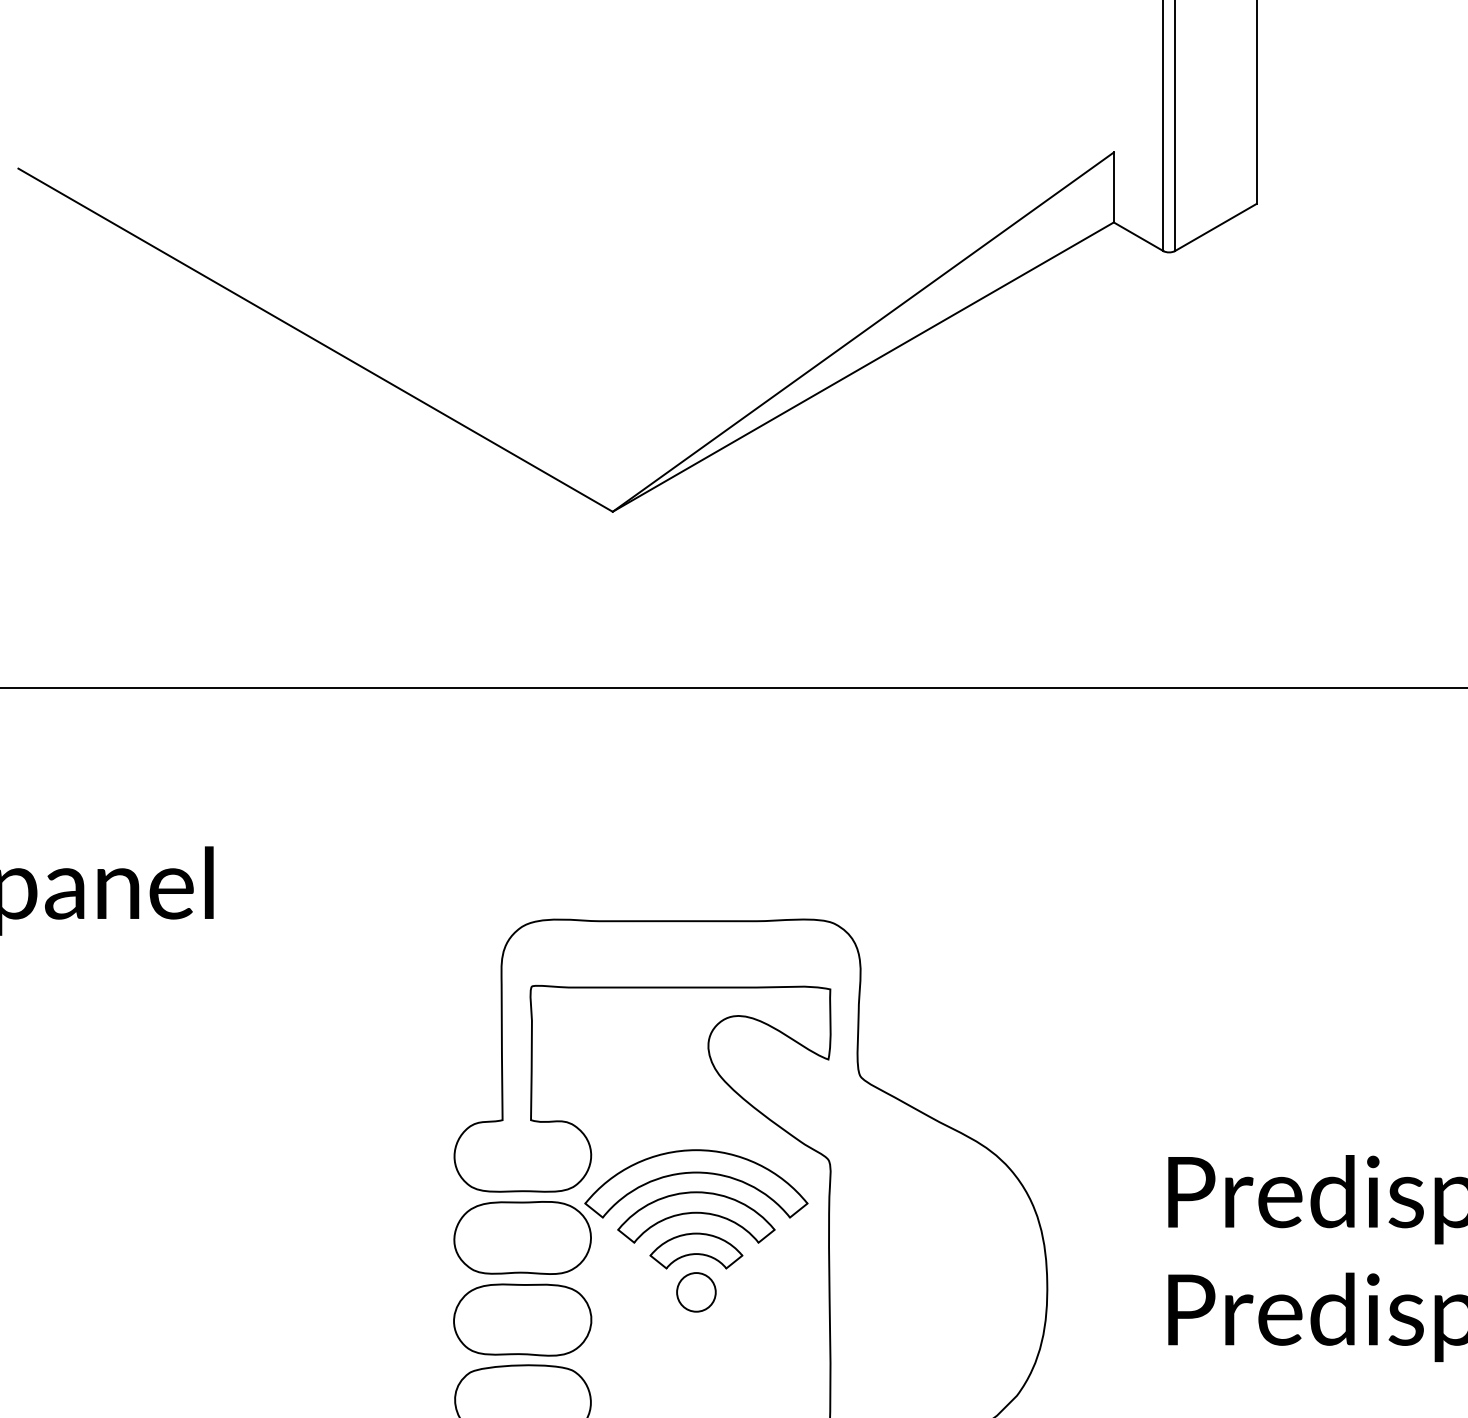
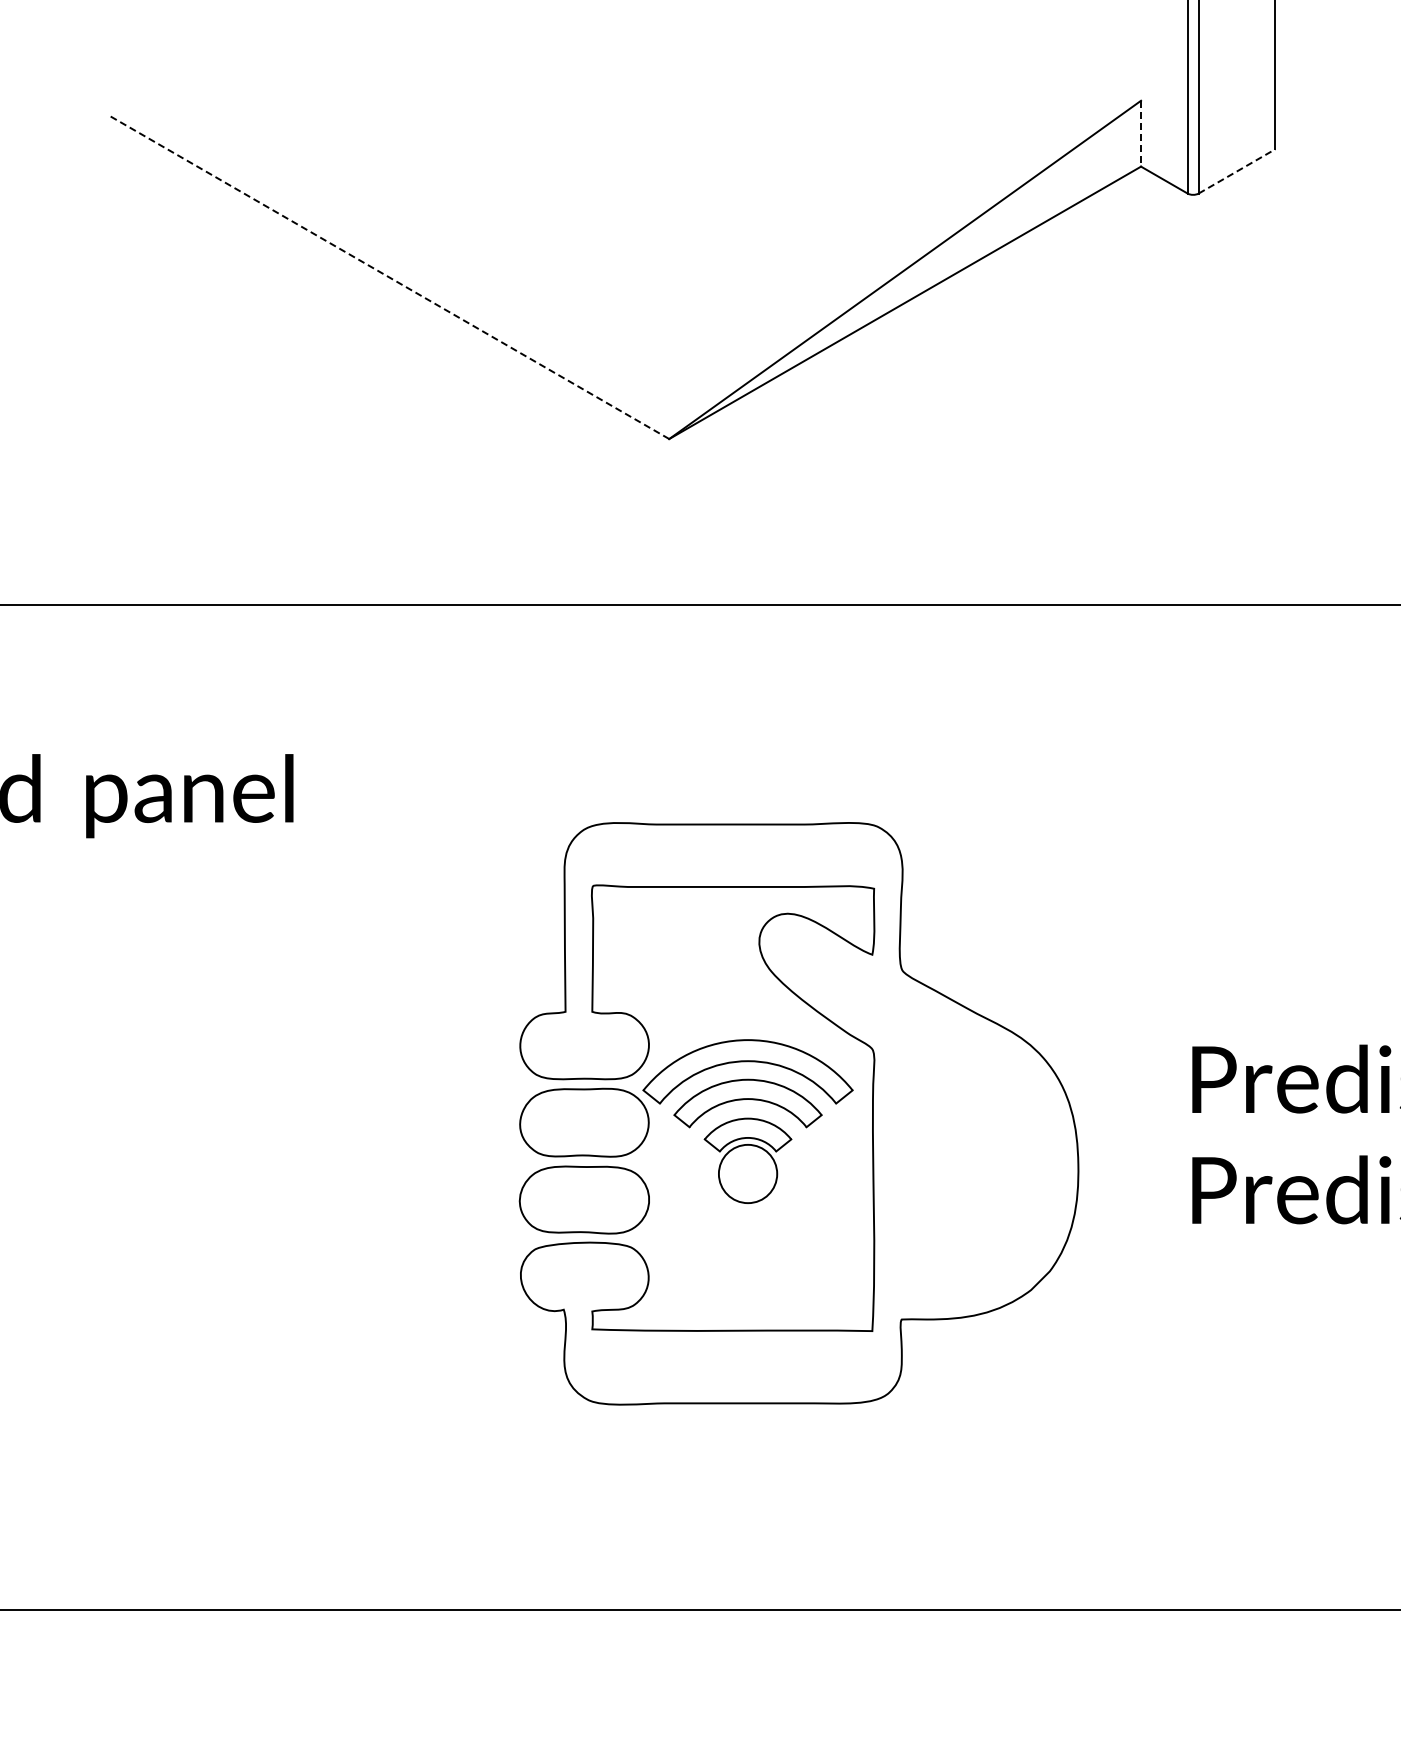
line: (1114, 187) -> (1141, 133), solid -> dashed
line: (1216, 227) -> (1237, 171), solid -> dashed
line: (315, 340) -> (389, 277), solid -> dashed
circle: (695, 1291) -> (747, 1173), size x1.6

